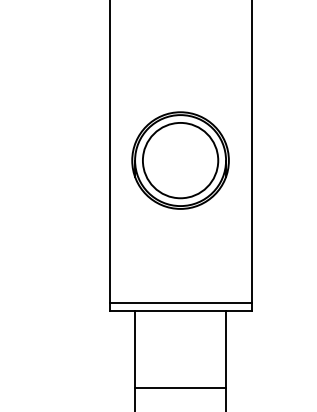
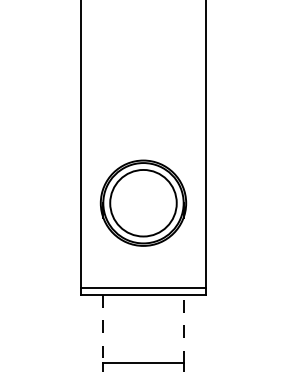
part: (180, 159) -> (143, 202), moved
line: (135, 349) -> (103, 329), solid -> dashed
line: (225, 349) -> (183, 329), solid -> dashed

